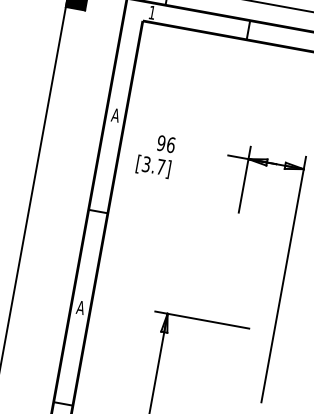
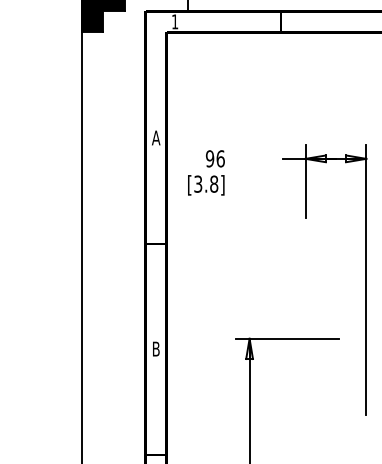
text: (161, 166) -> (214, 183), [3.7] -> [3.8]
text: (81, 307) -> (156, 348), A -> B

